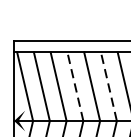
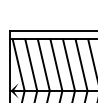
line: (75, 85) -> (56, 64), dashed -> solid
line: (108, 85) -> (81, 64), dashed -> solid

